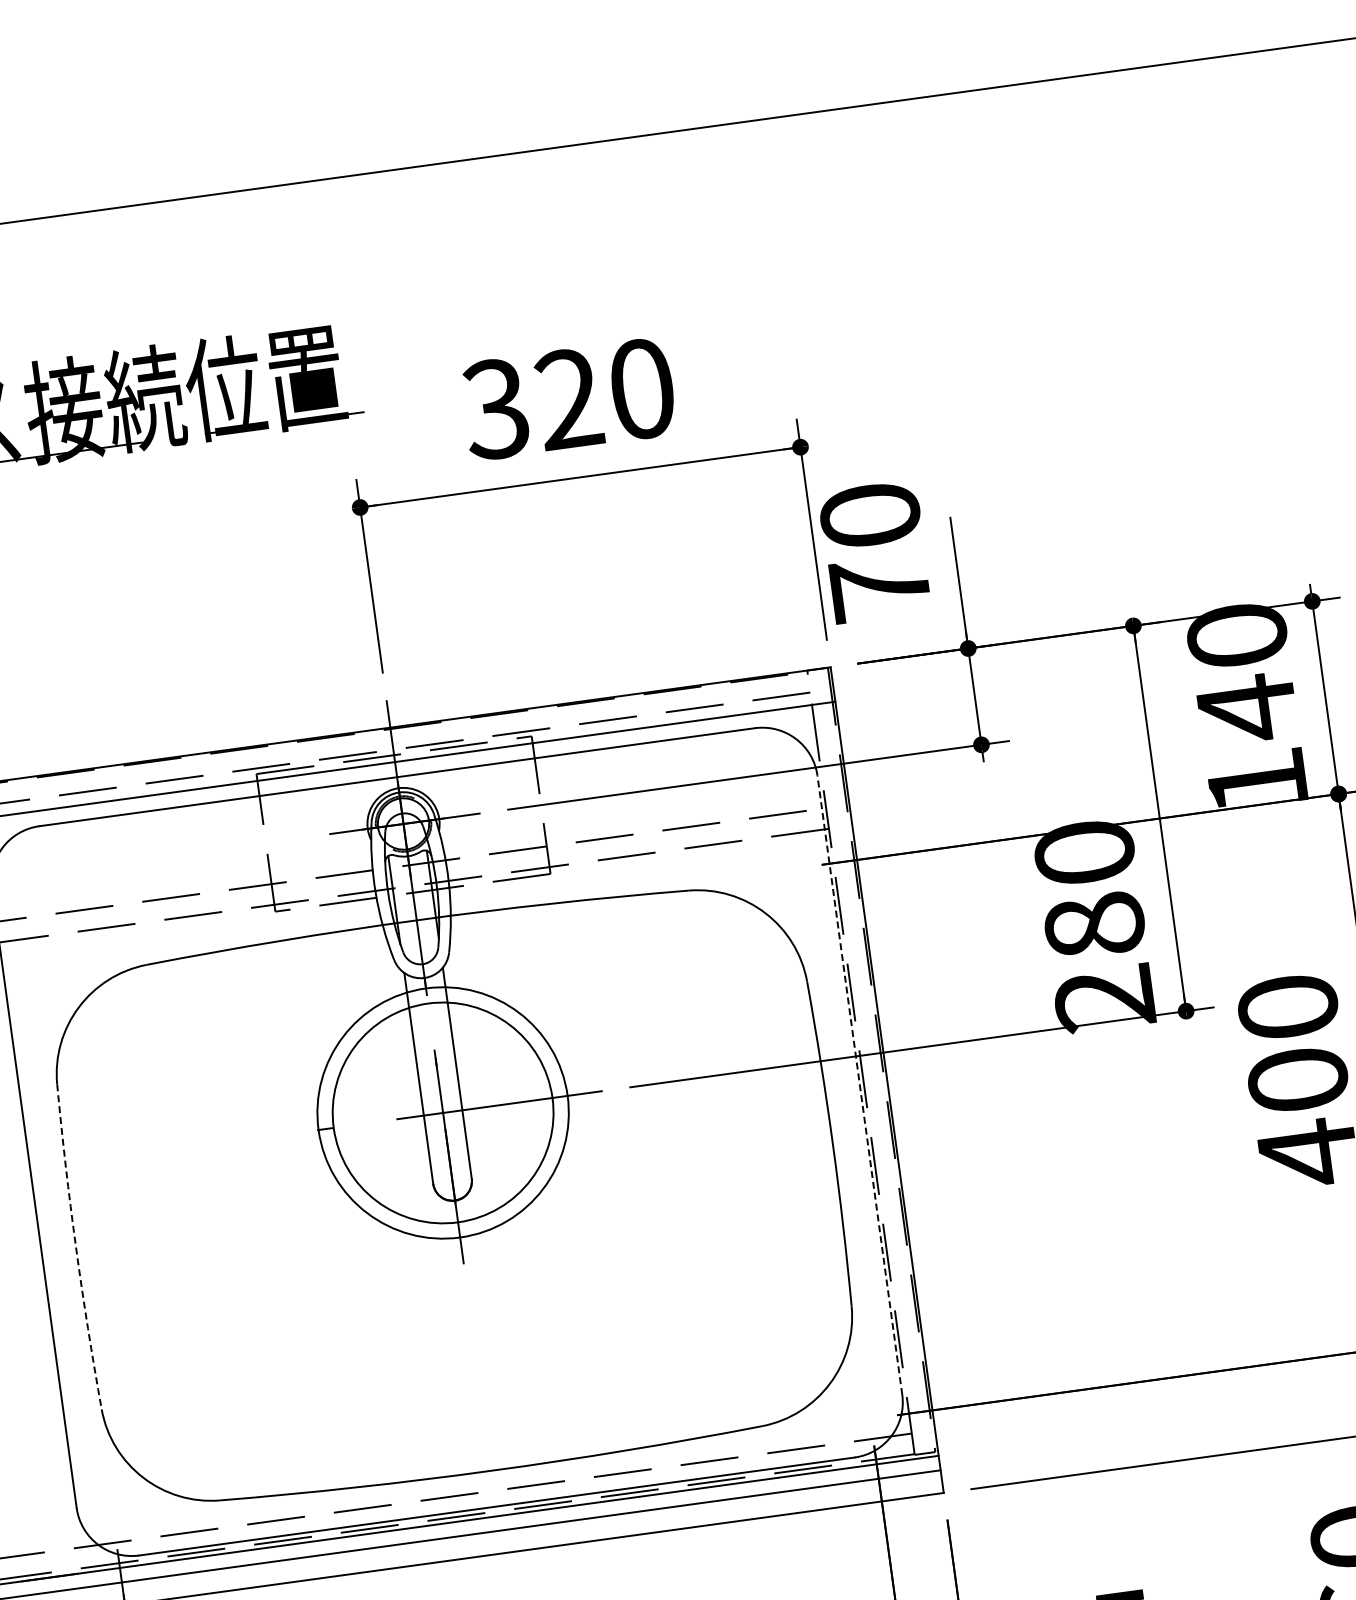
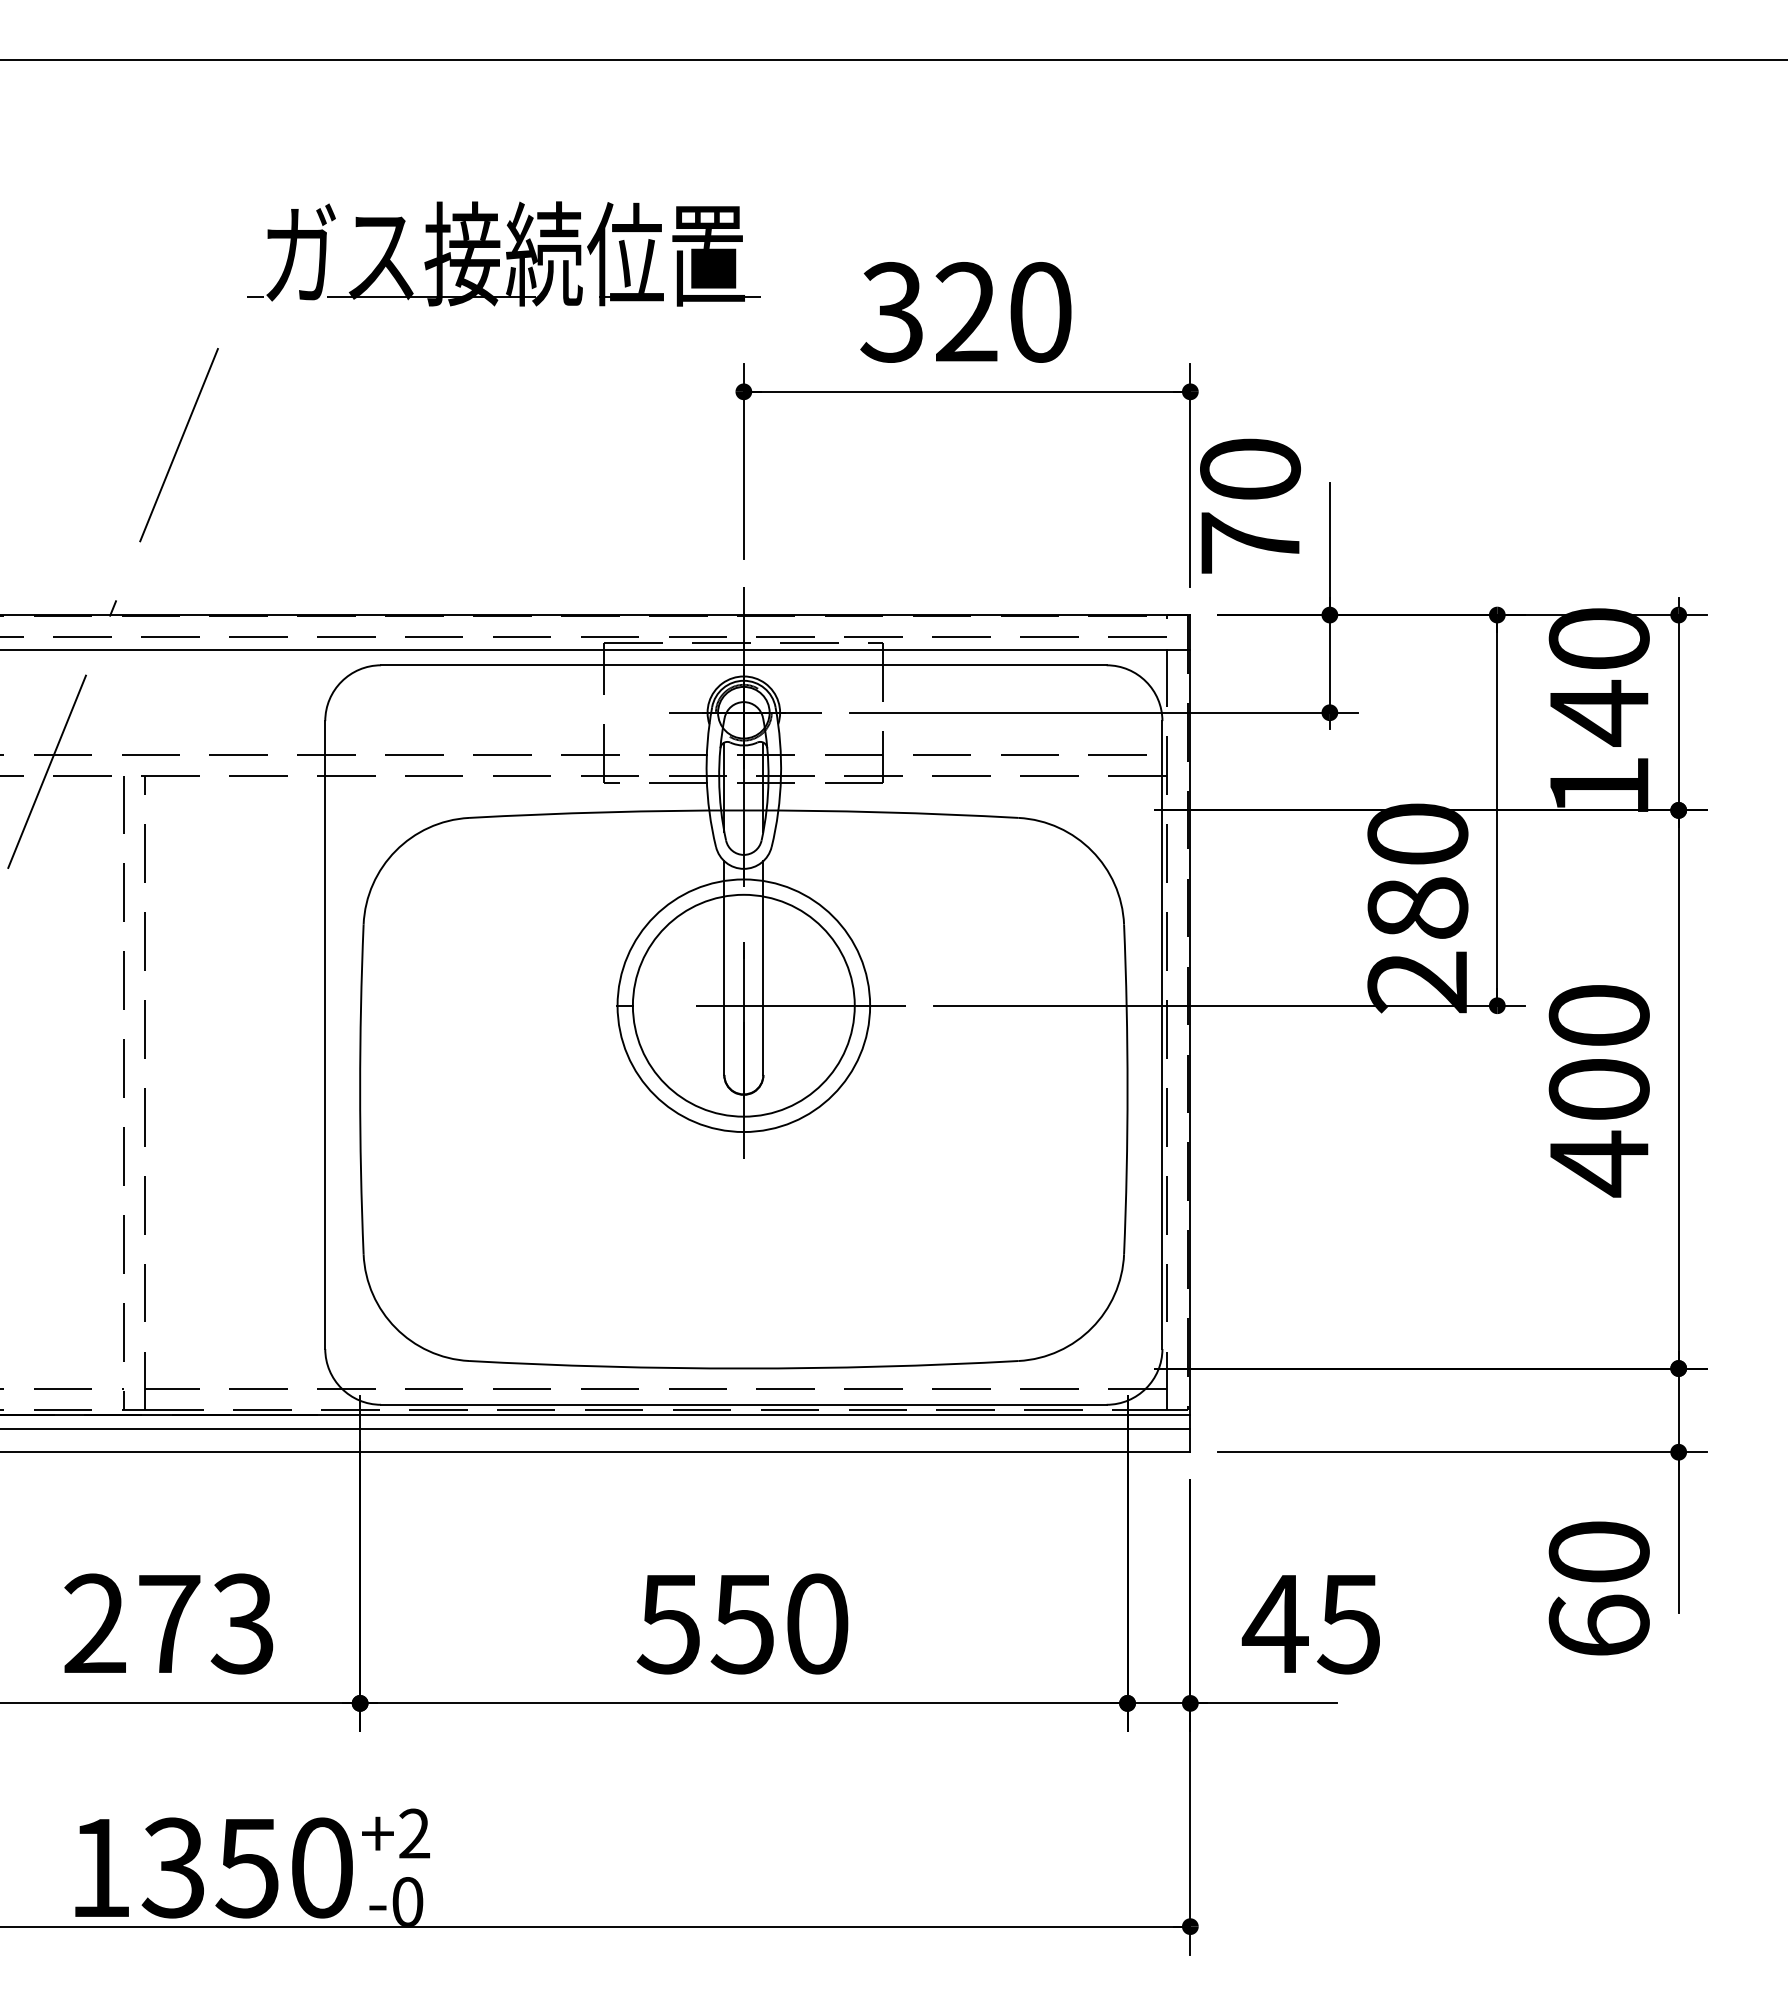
line: (860, 1085) -> (1162, 1035), dashed -> solid
arc: (76, 1247) -> (360, 1089), dashed -> solid

